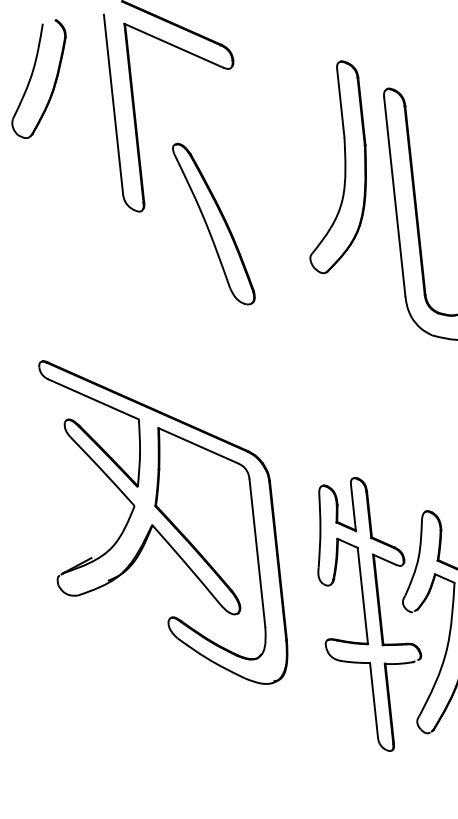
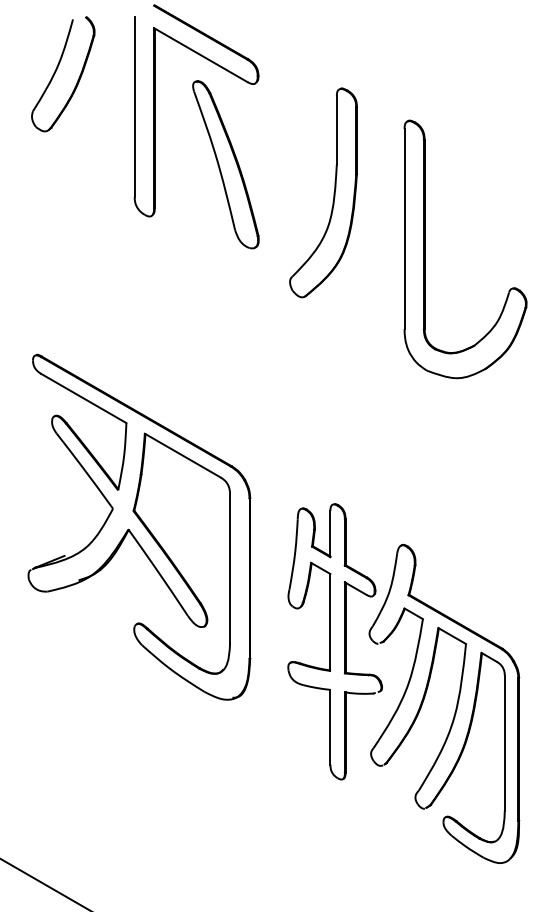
part: (344, 165) -> (333, 192), moved
part: (213, 223) -> (225, 164), moved

